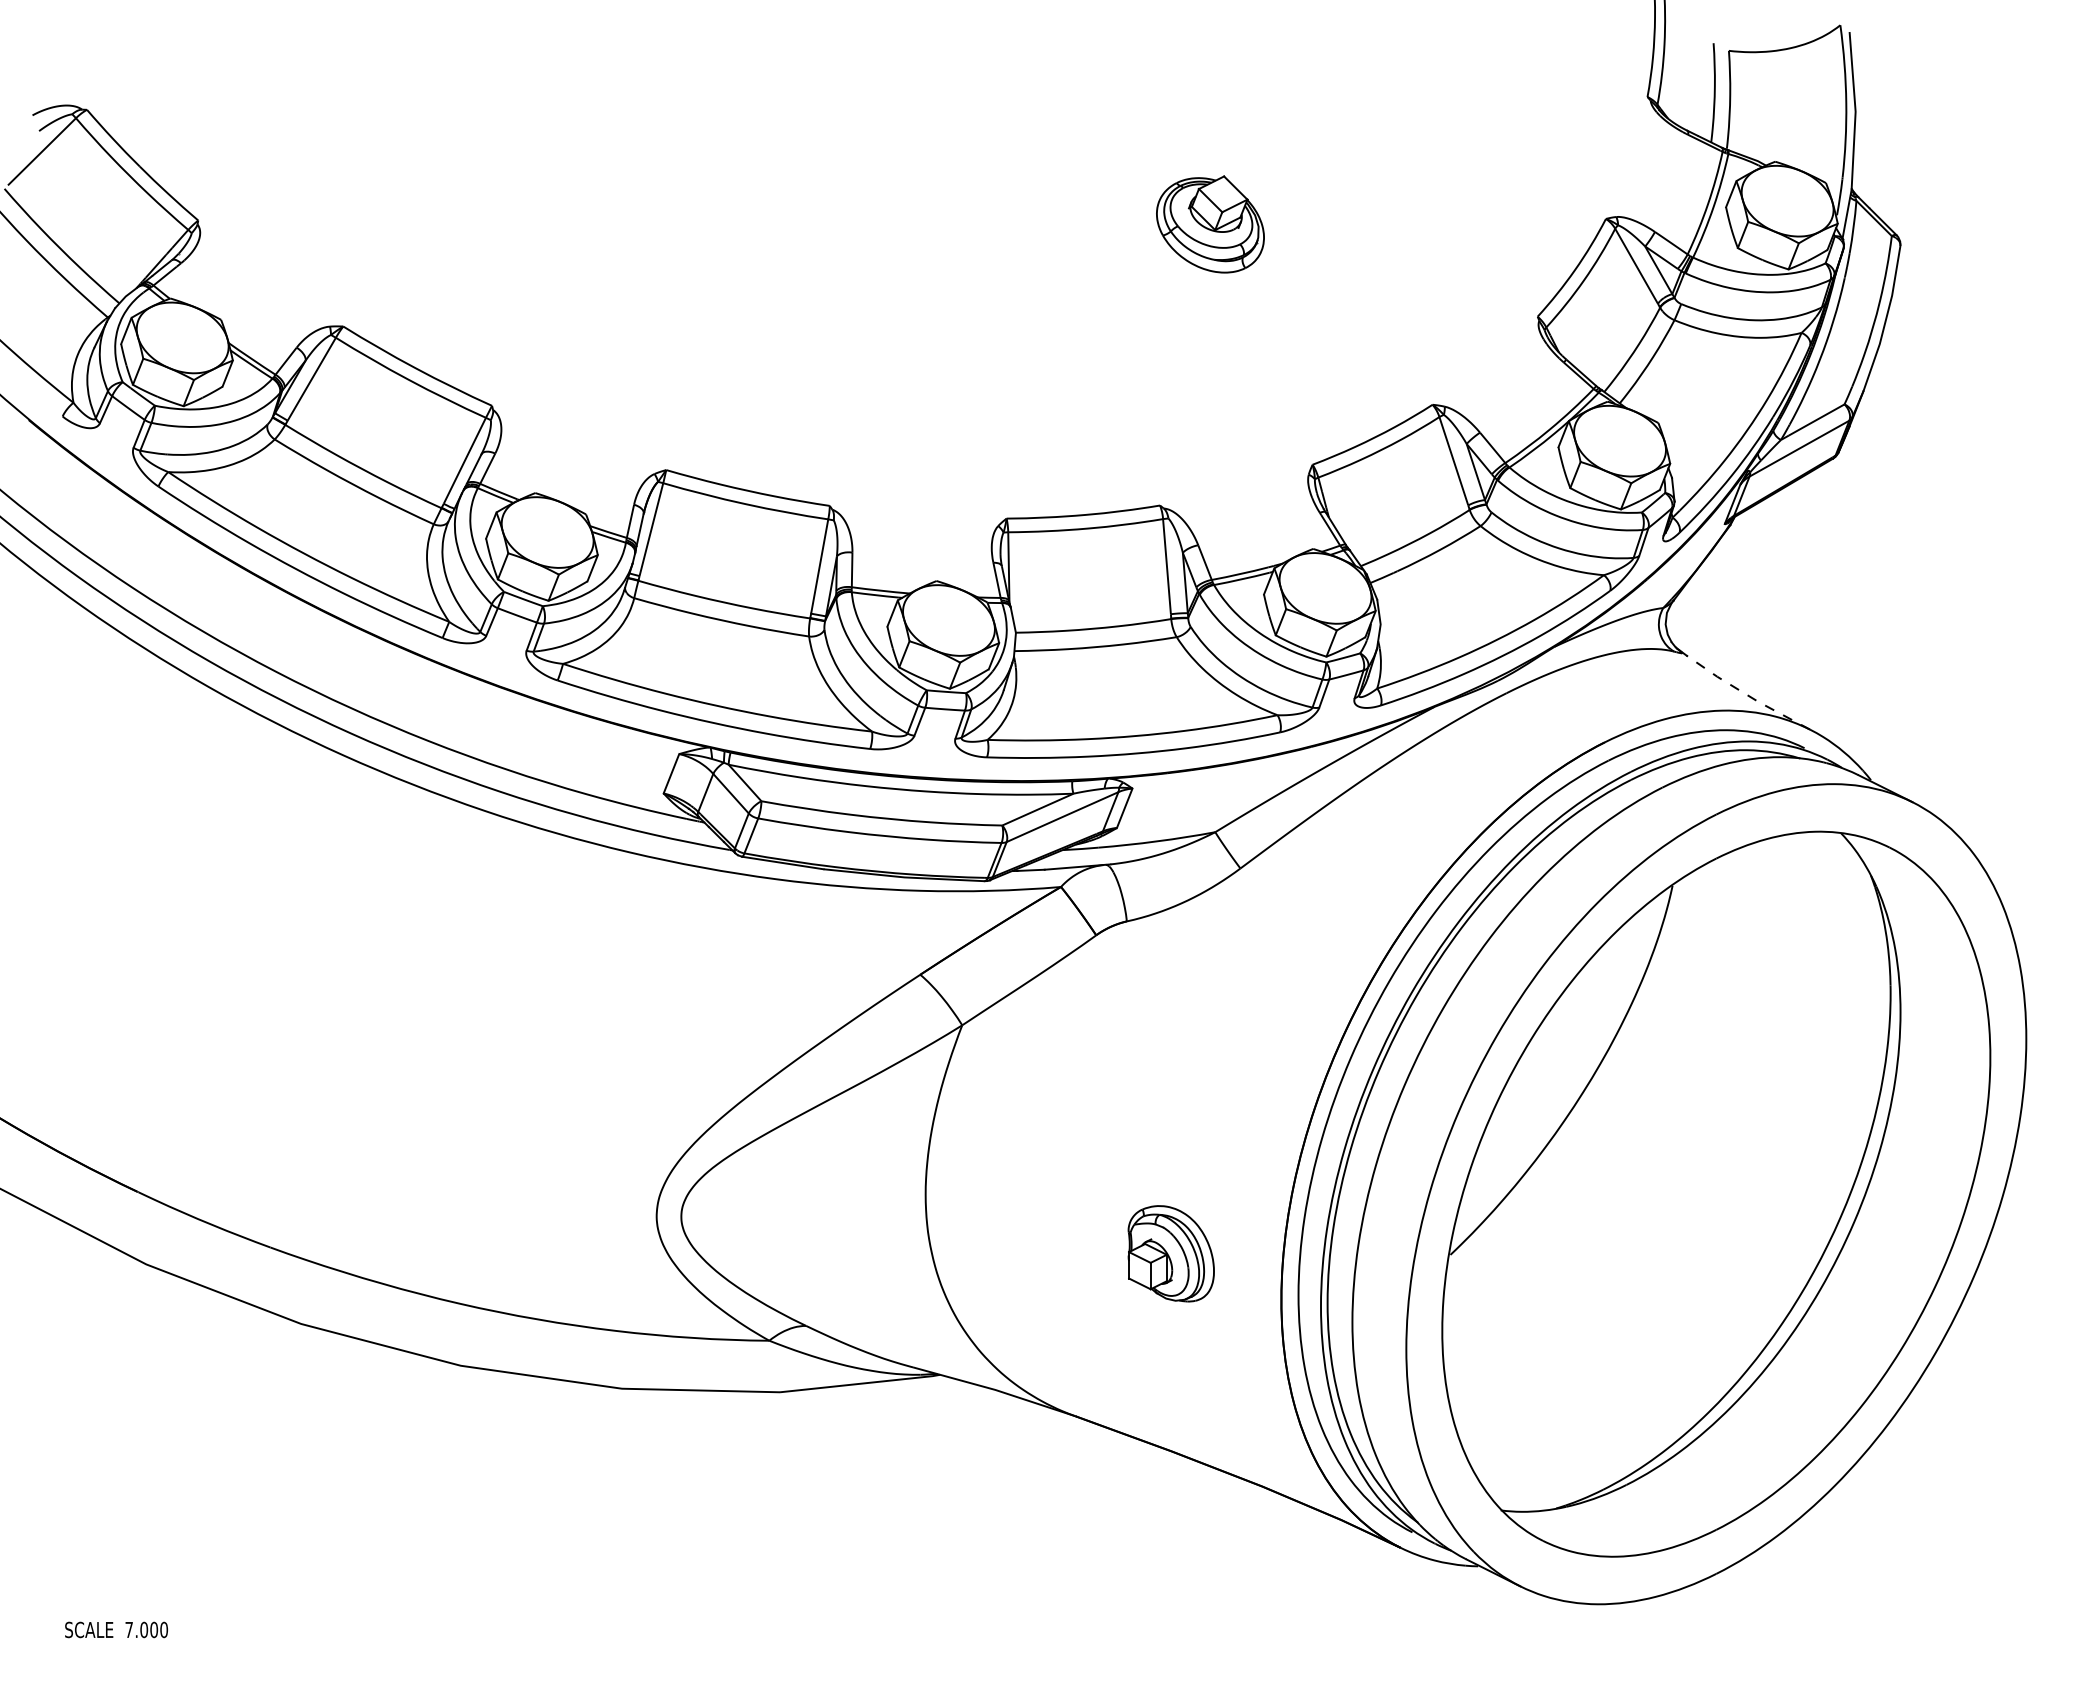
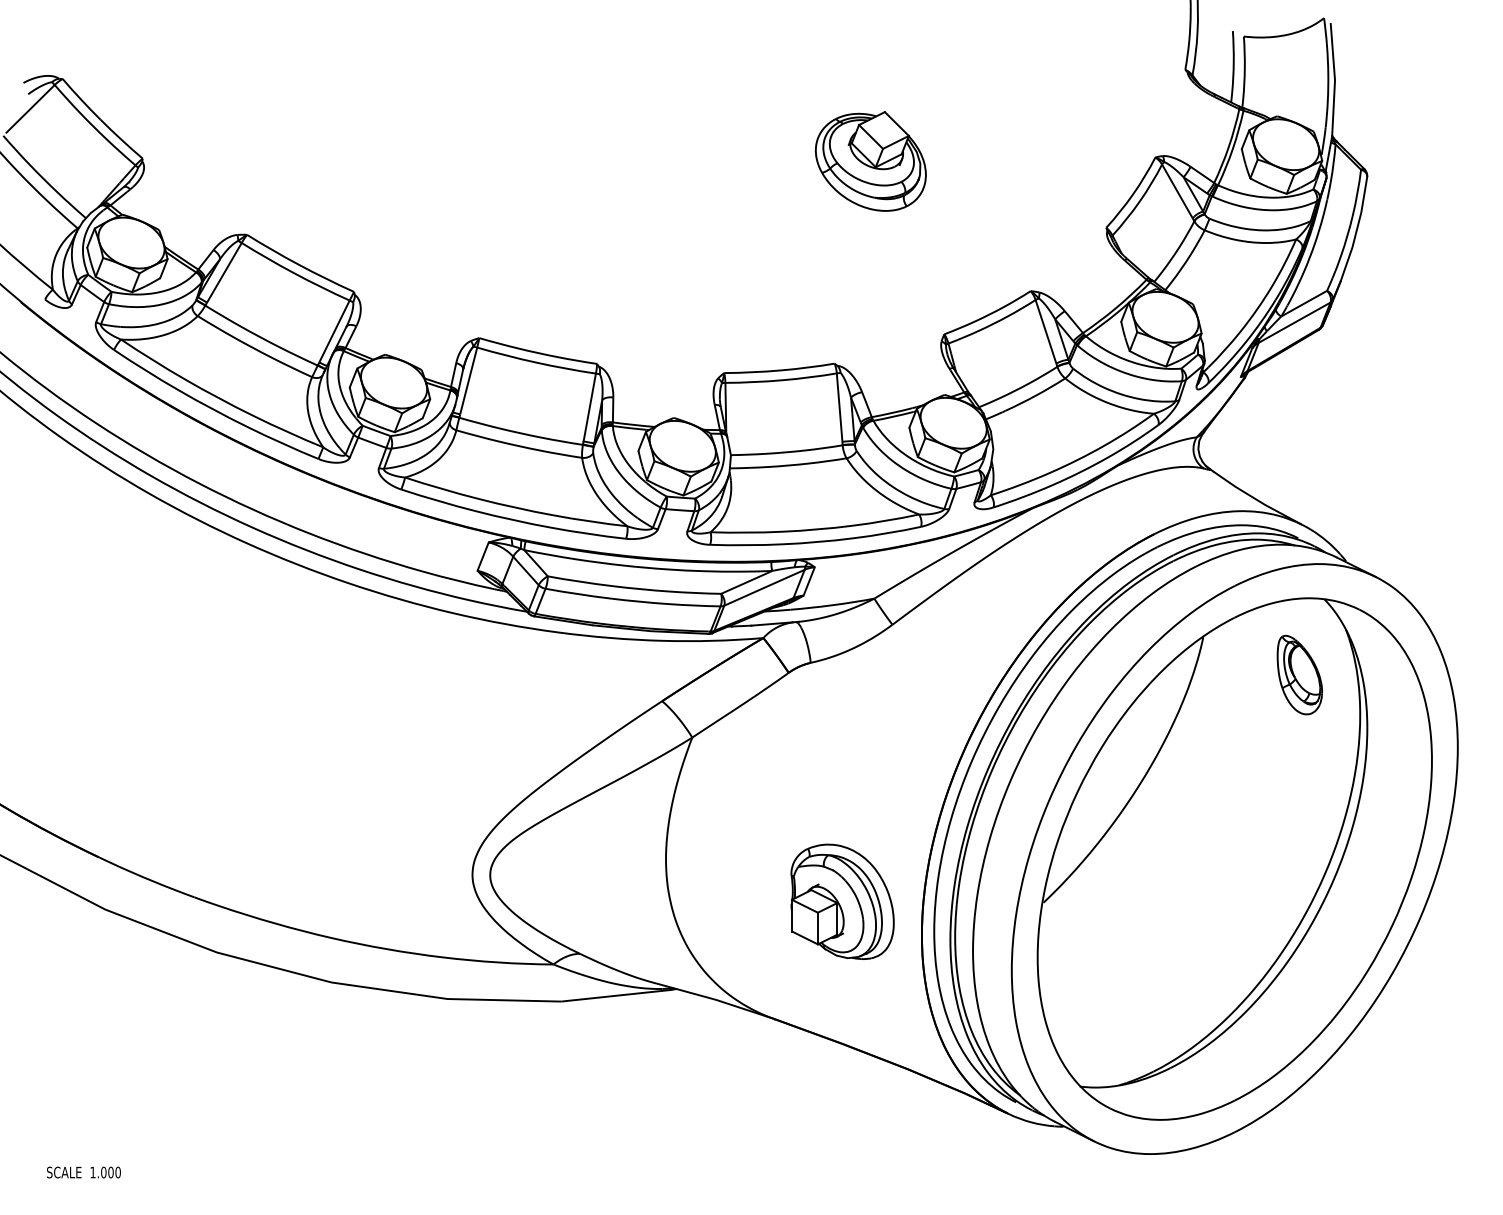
part: (1210, 224) -> (870, 161), size x1.43
line: (1746, 694) -> (1256, 499), dashed -> solid
part: (1806, 938) -> (1299, 675), added
part: (1171, 1253) -> (842, 901), size x1.67
text: (128, 1629) -> (92, 1172), 7.000 -> 1.000

